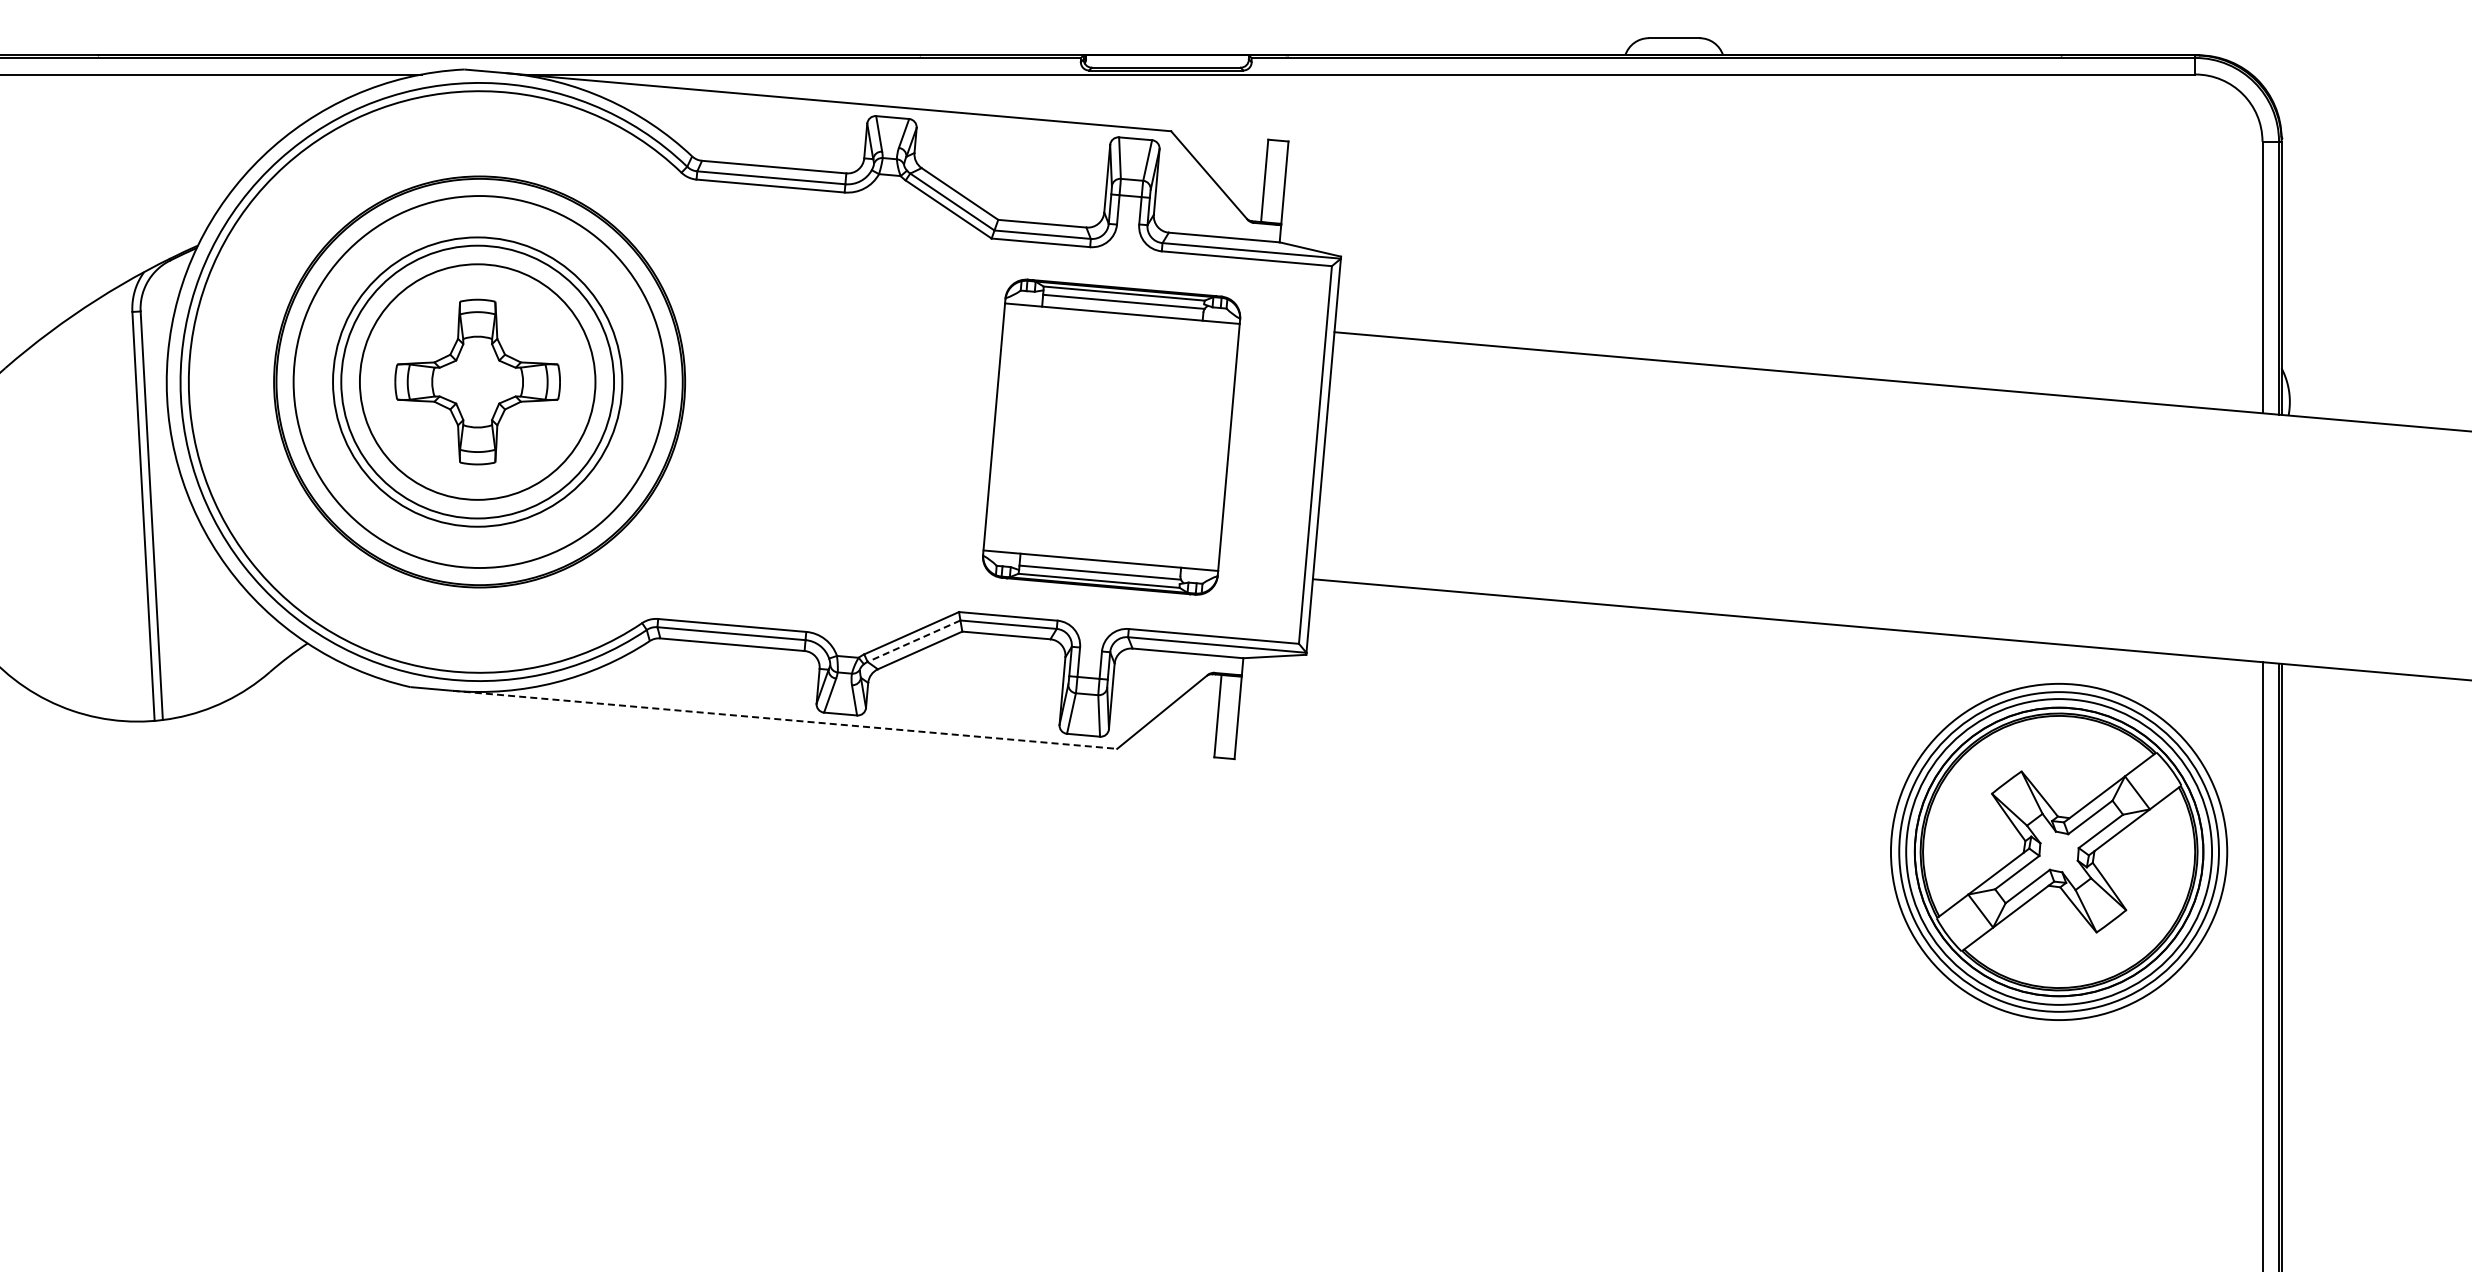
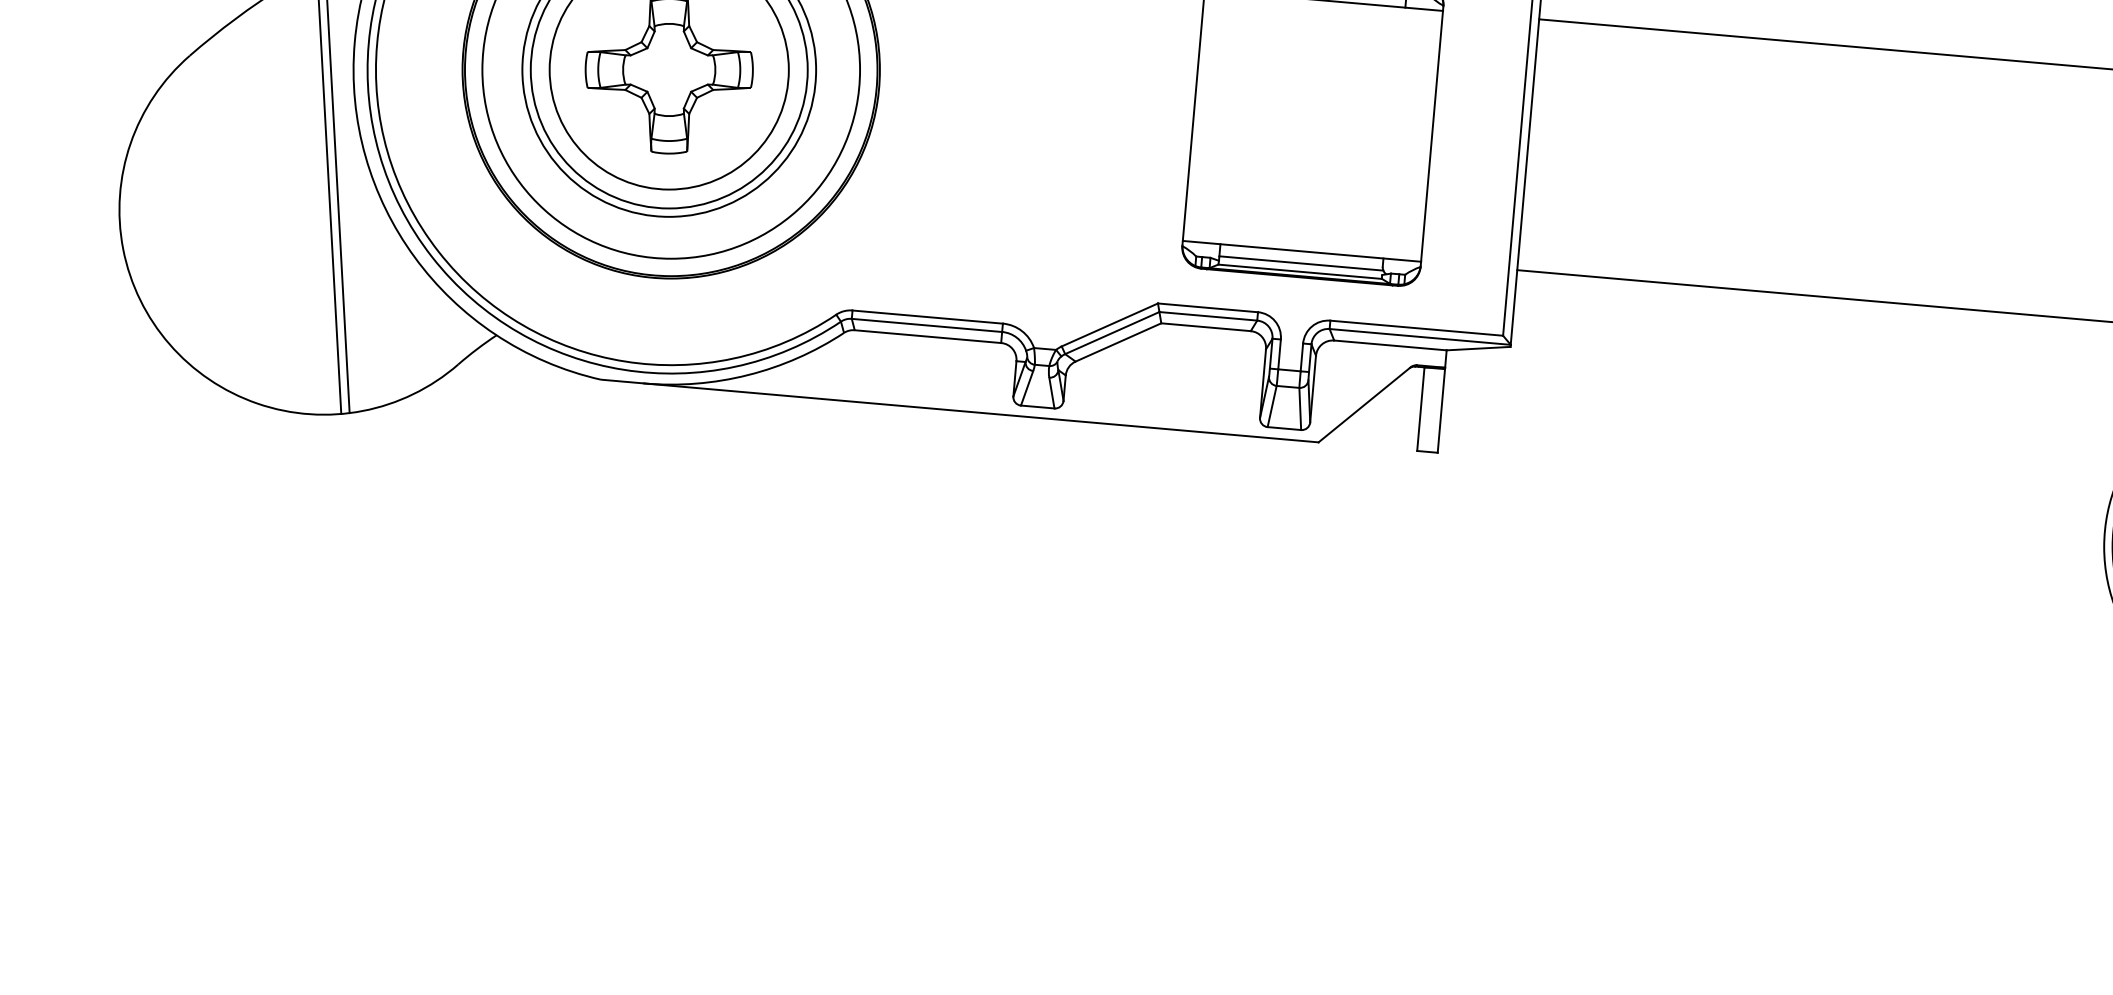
line: (914, 641) -> (1112, 333), dashed -> solid
line: (784, 719) -> (980, 412), dashed -> solid

